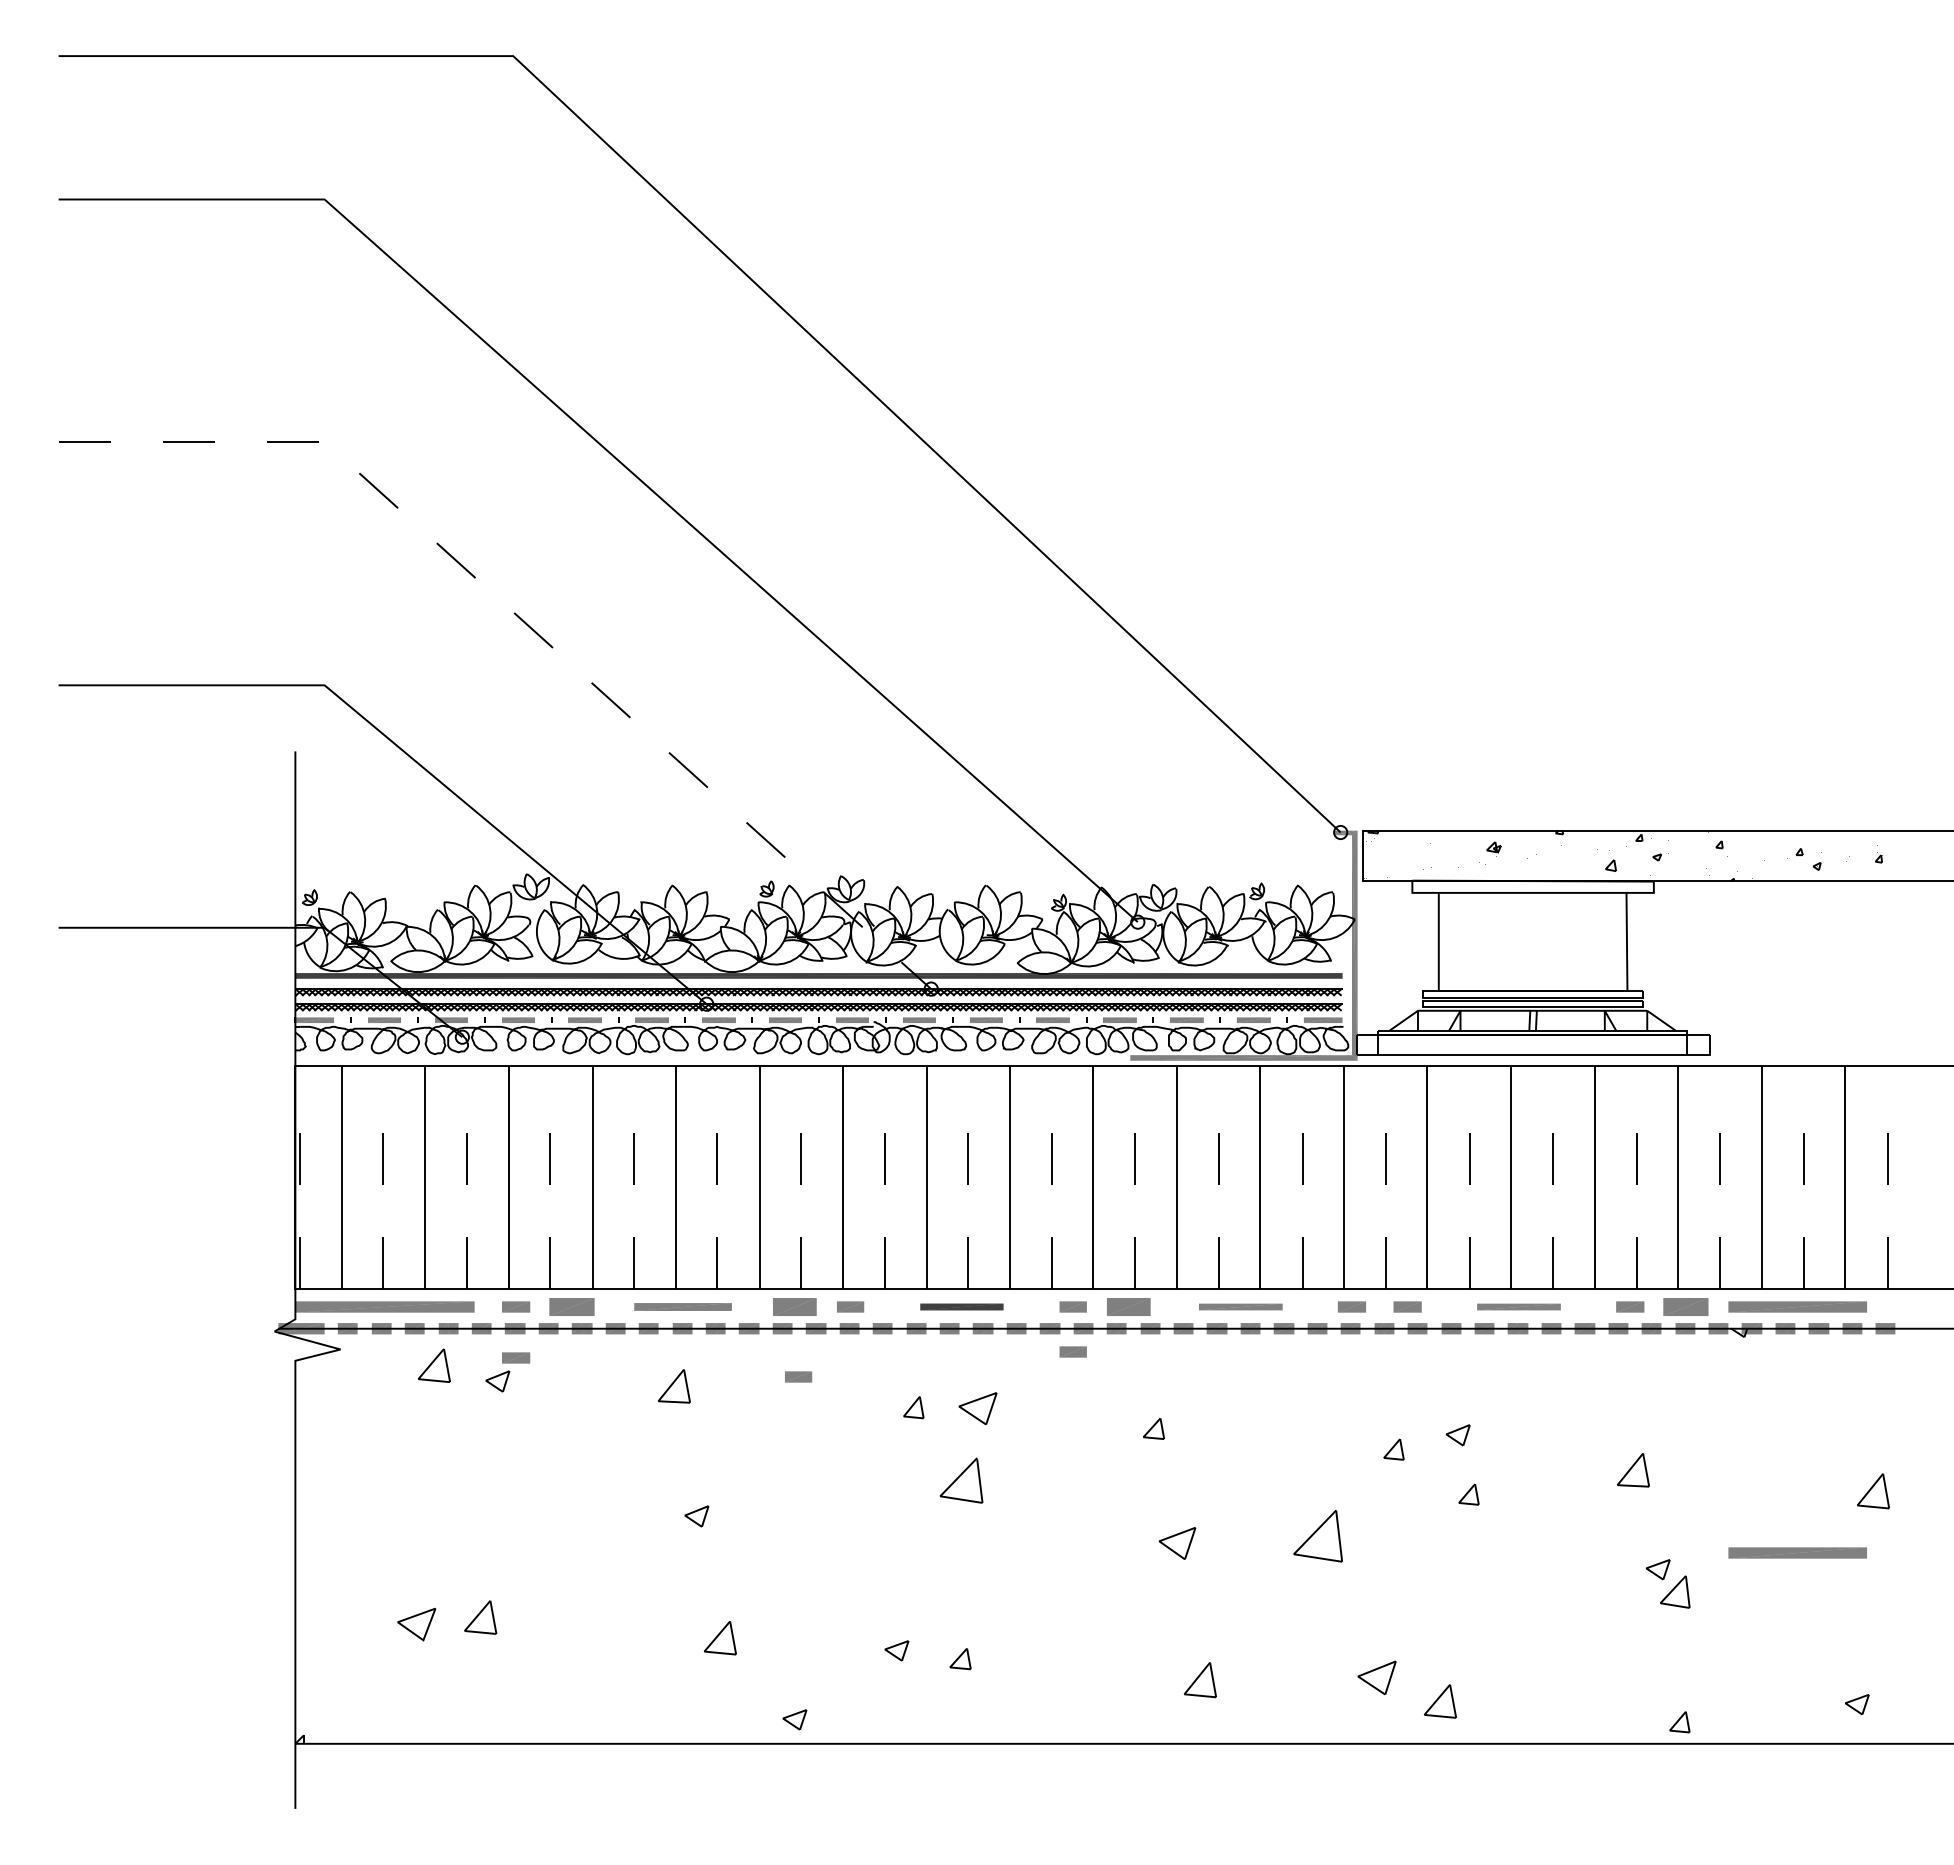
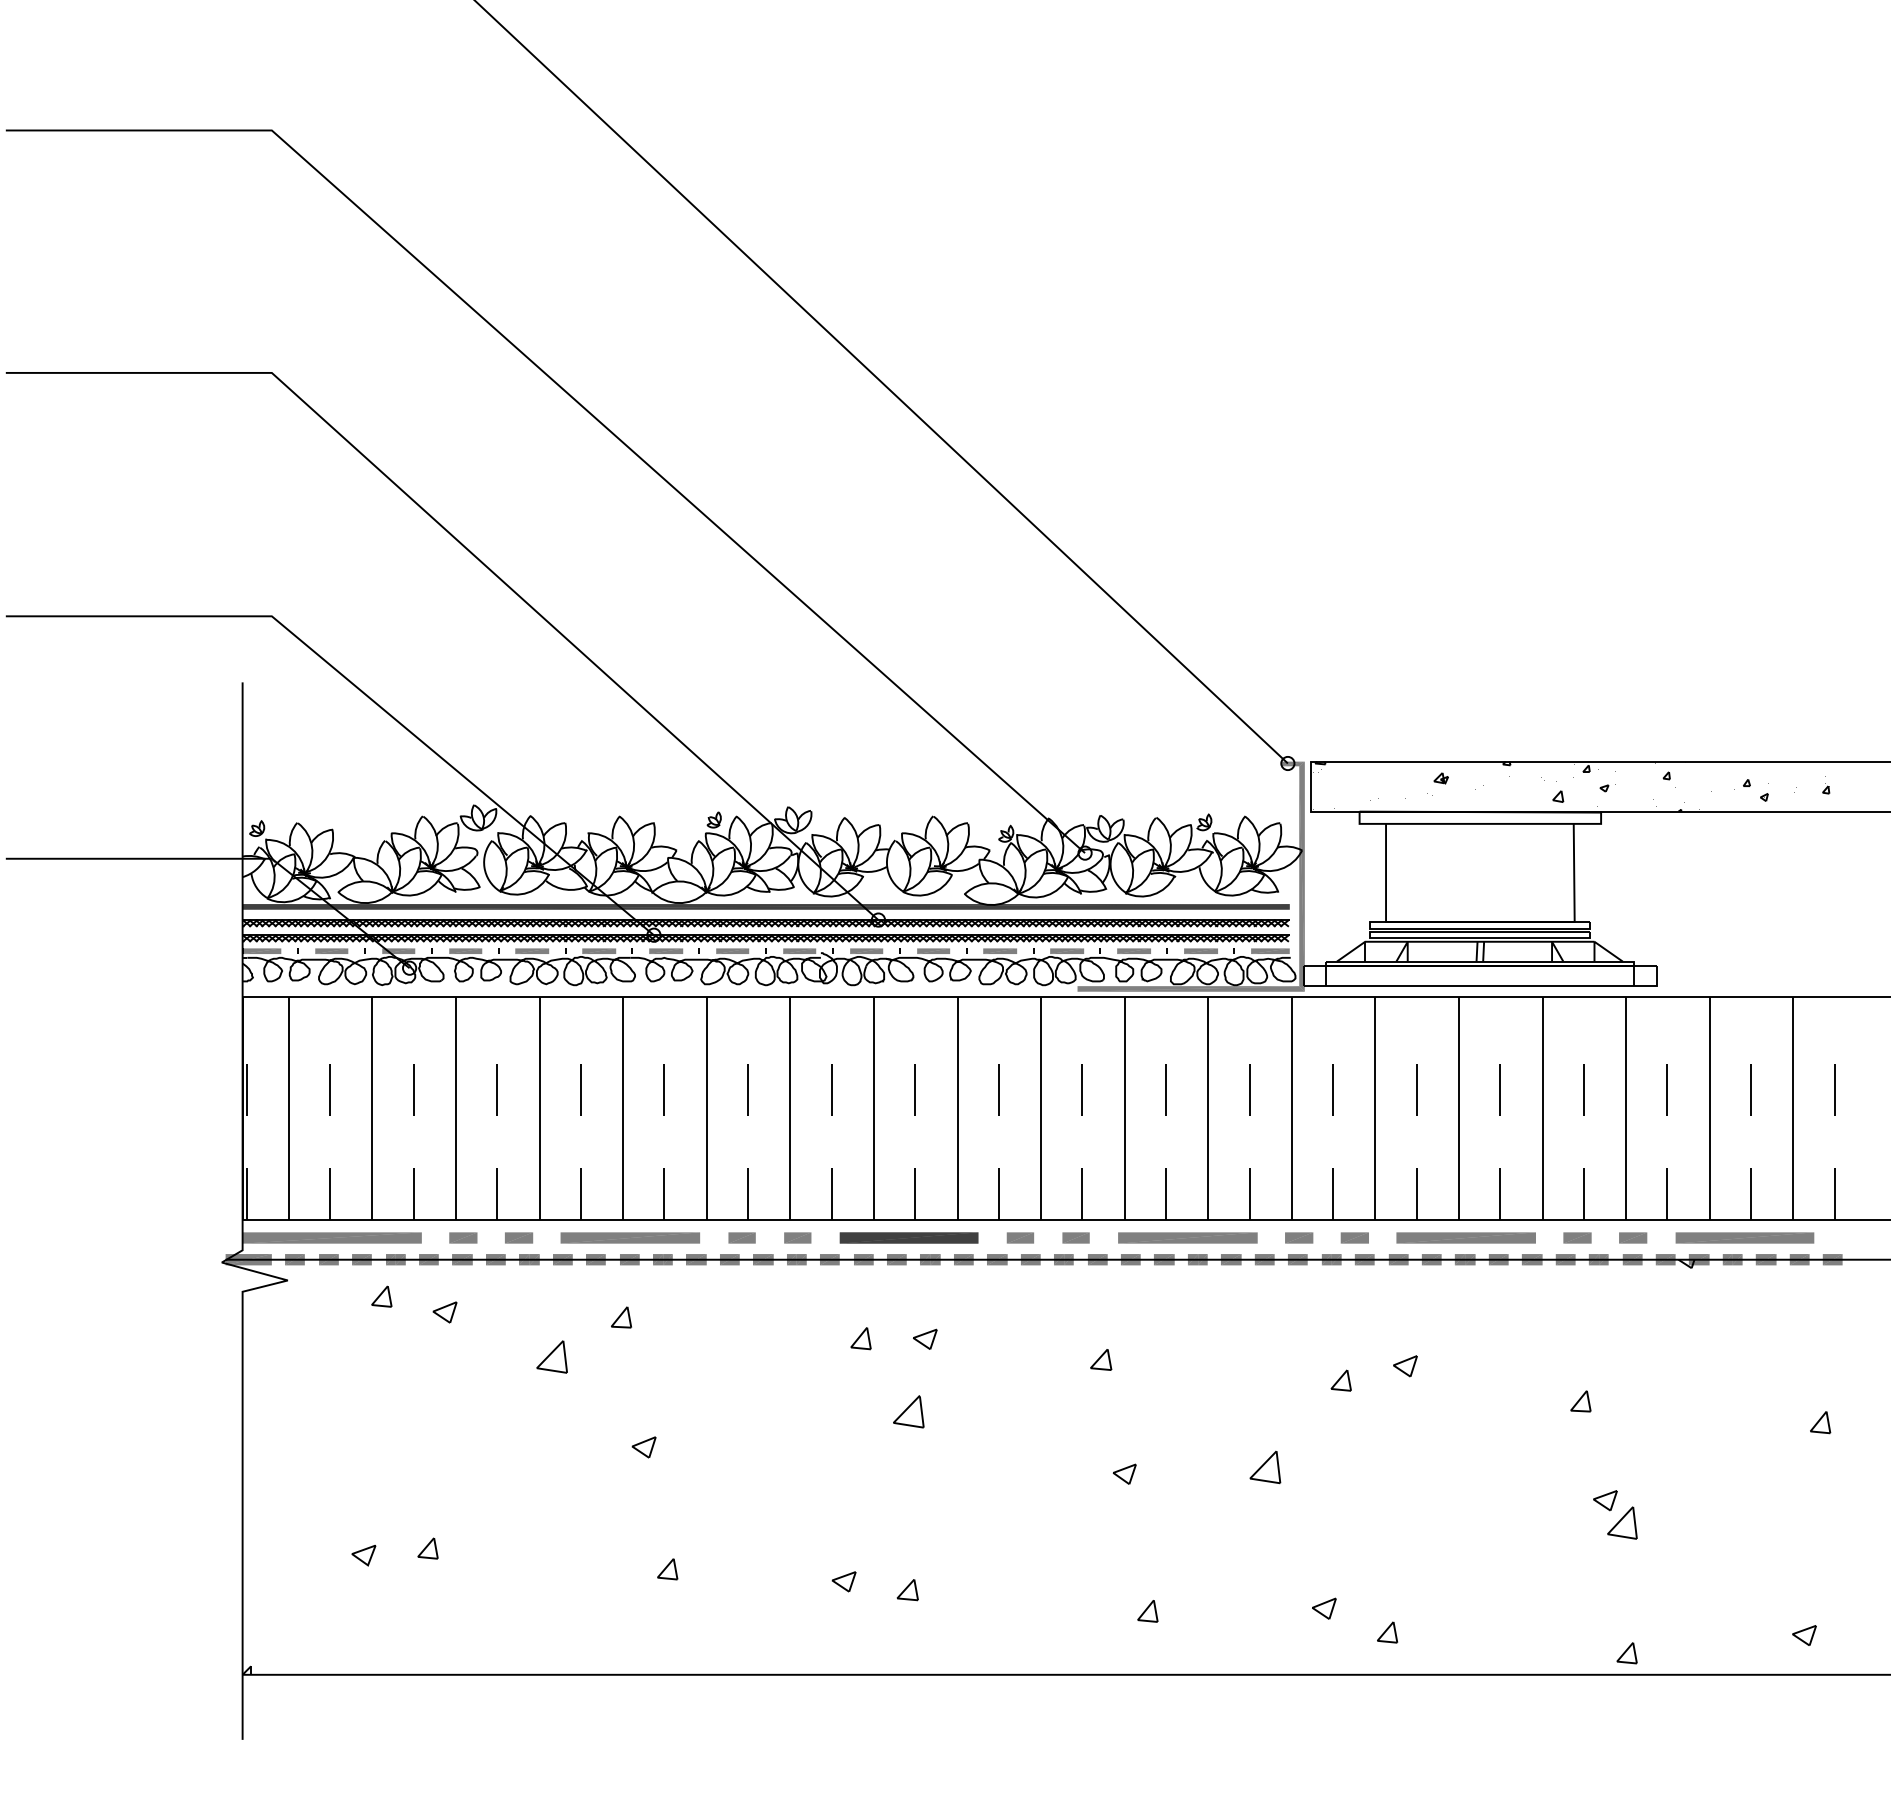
line: (528, 626) -> (475, 557), dashed -> solid
part: (571, 1306) -> (518, 1237), size x0.62
part: (682, 1306) -> (629, 1237), size x1.43
part: (794, 1306) -> (741, 1237), size x0.62
part: (961, 1306) -> (908, 1237), size x1.67
part: (1128, 1306) -> (1075, 1237), size x0.62
part: (1240, 1306) -> (1187, 1237), size x1.67
part: (1518, 1306) -> (1465, 1237), size x1.67
part: (1685, 1306) -> (1632, 1237), size x0.62
part: (1072, 1351) -> (1019, 1282), removed
part: (516, 1357) -> (463, 1288), removed
part: (434, 1365) -> (381, 1296), size x0.62
part: (798, 1376) -> (745, 1307), removed
part: (673, 1386) -> (620, 1317), size x0.62
part: (977, 1407) -> (924, 1338), size x0.62
part: (604, 1425) -> (551, 1356), added
part: (1633, 1470) -> (1580, 1401), size x0.62
part: (961, 1480) -> (908, 1411), size x0.71
part: (1872, 1491) -> (1819, 1422), size x0.62
part: (1468, 1494) -> (1415, 1425), removed
part: (1317, 1536) -> (1264, 1467), size x0.62
part: (1177, 1542) -> (1124, 1473), size x0.62
part: (1797, 1552) -> (1744, 1483), removed
part: (480, 1617) -> (427, 1548), size x0.62
part: (416, 1624) -> (363, 1555), size x0.62
part: (720, 1638) -> (667, 1569), size x0.62
part: (1376, 1677) -> (1323, 1608), size x0.62
part: (1200, 1680) -> (1147, 1611), size x0.62
part: (1439, 1701) -> (1386, 1632), size x0.62
part: (794, 1719) -> (741, 1650), removed

